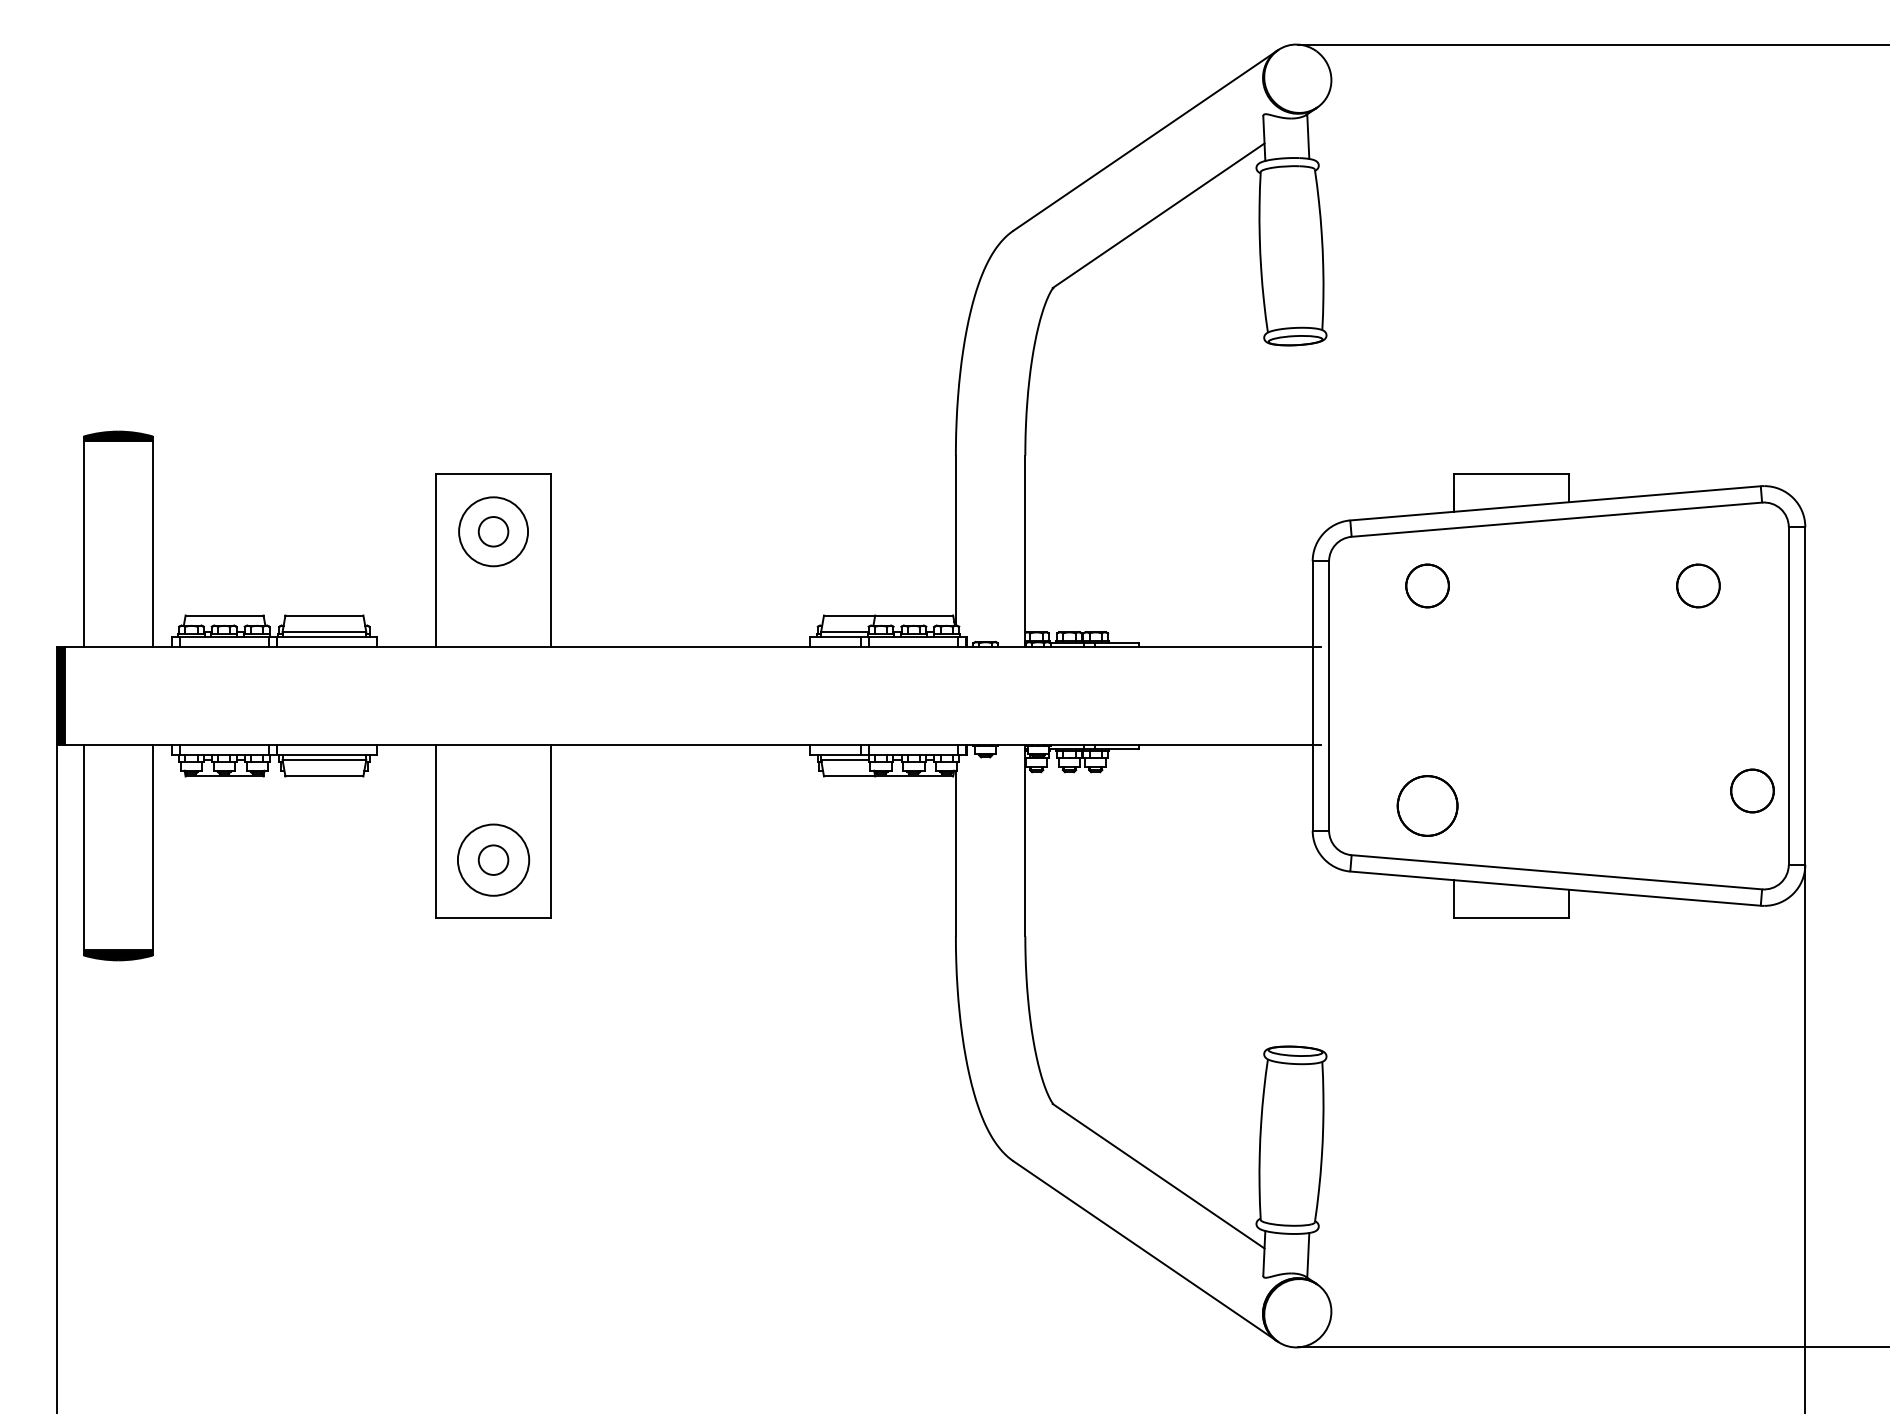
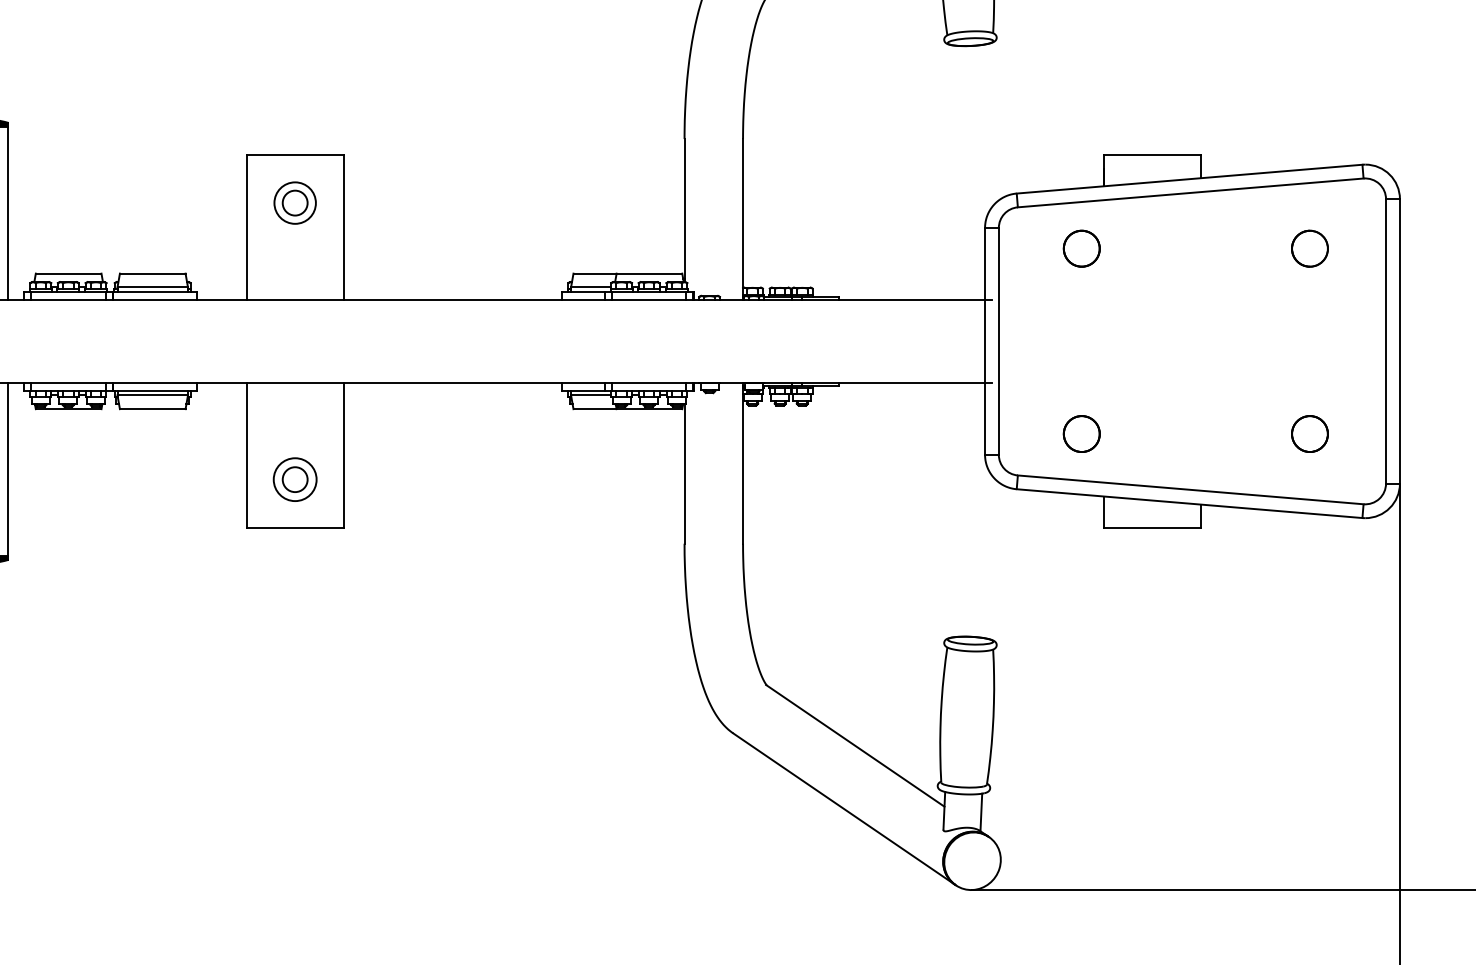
circle: (493, 531) -> (295, 202), size x0.71
part: (1752, 790) -> (1309, 433), moved
part: (1427, 805) -> (1081, 433), size x0.71
circle: (493, 859) -> (295, 479), size x0.71

